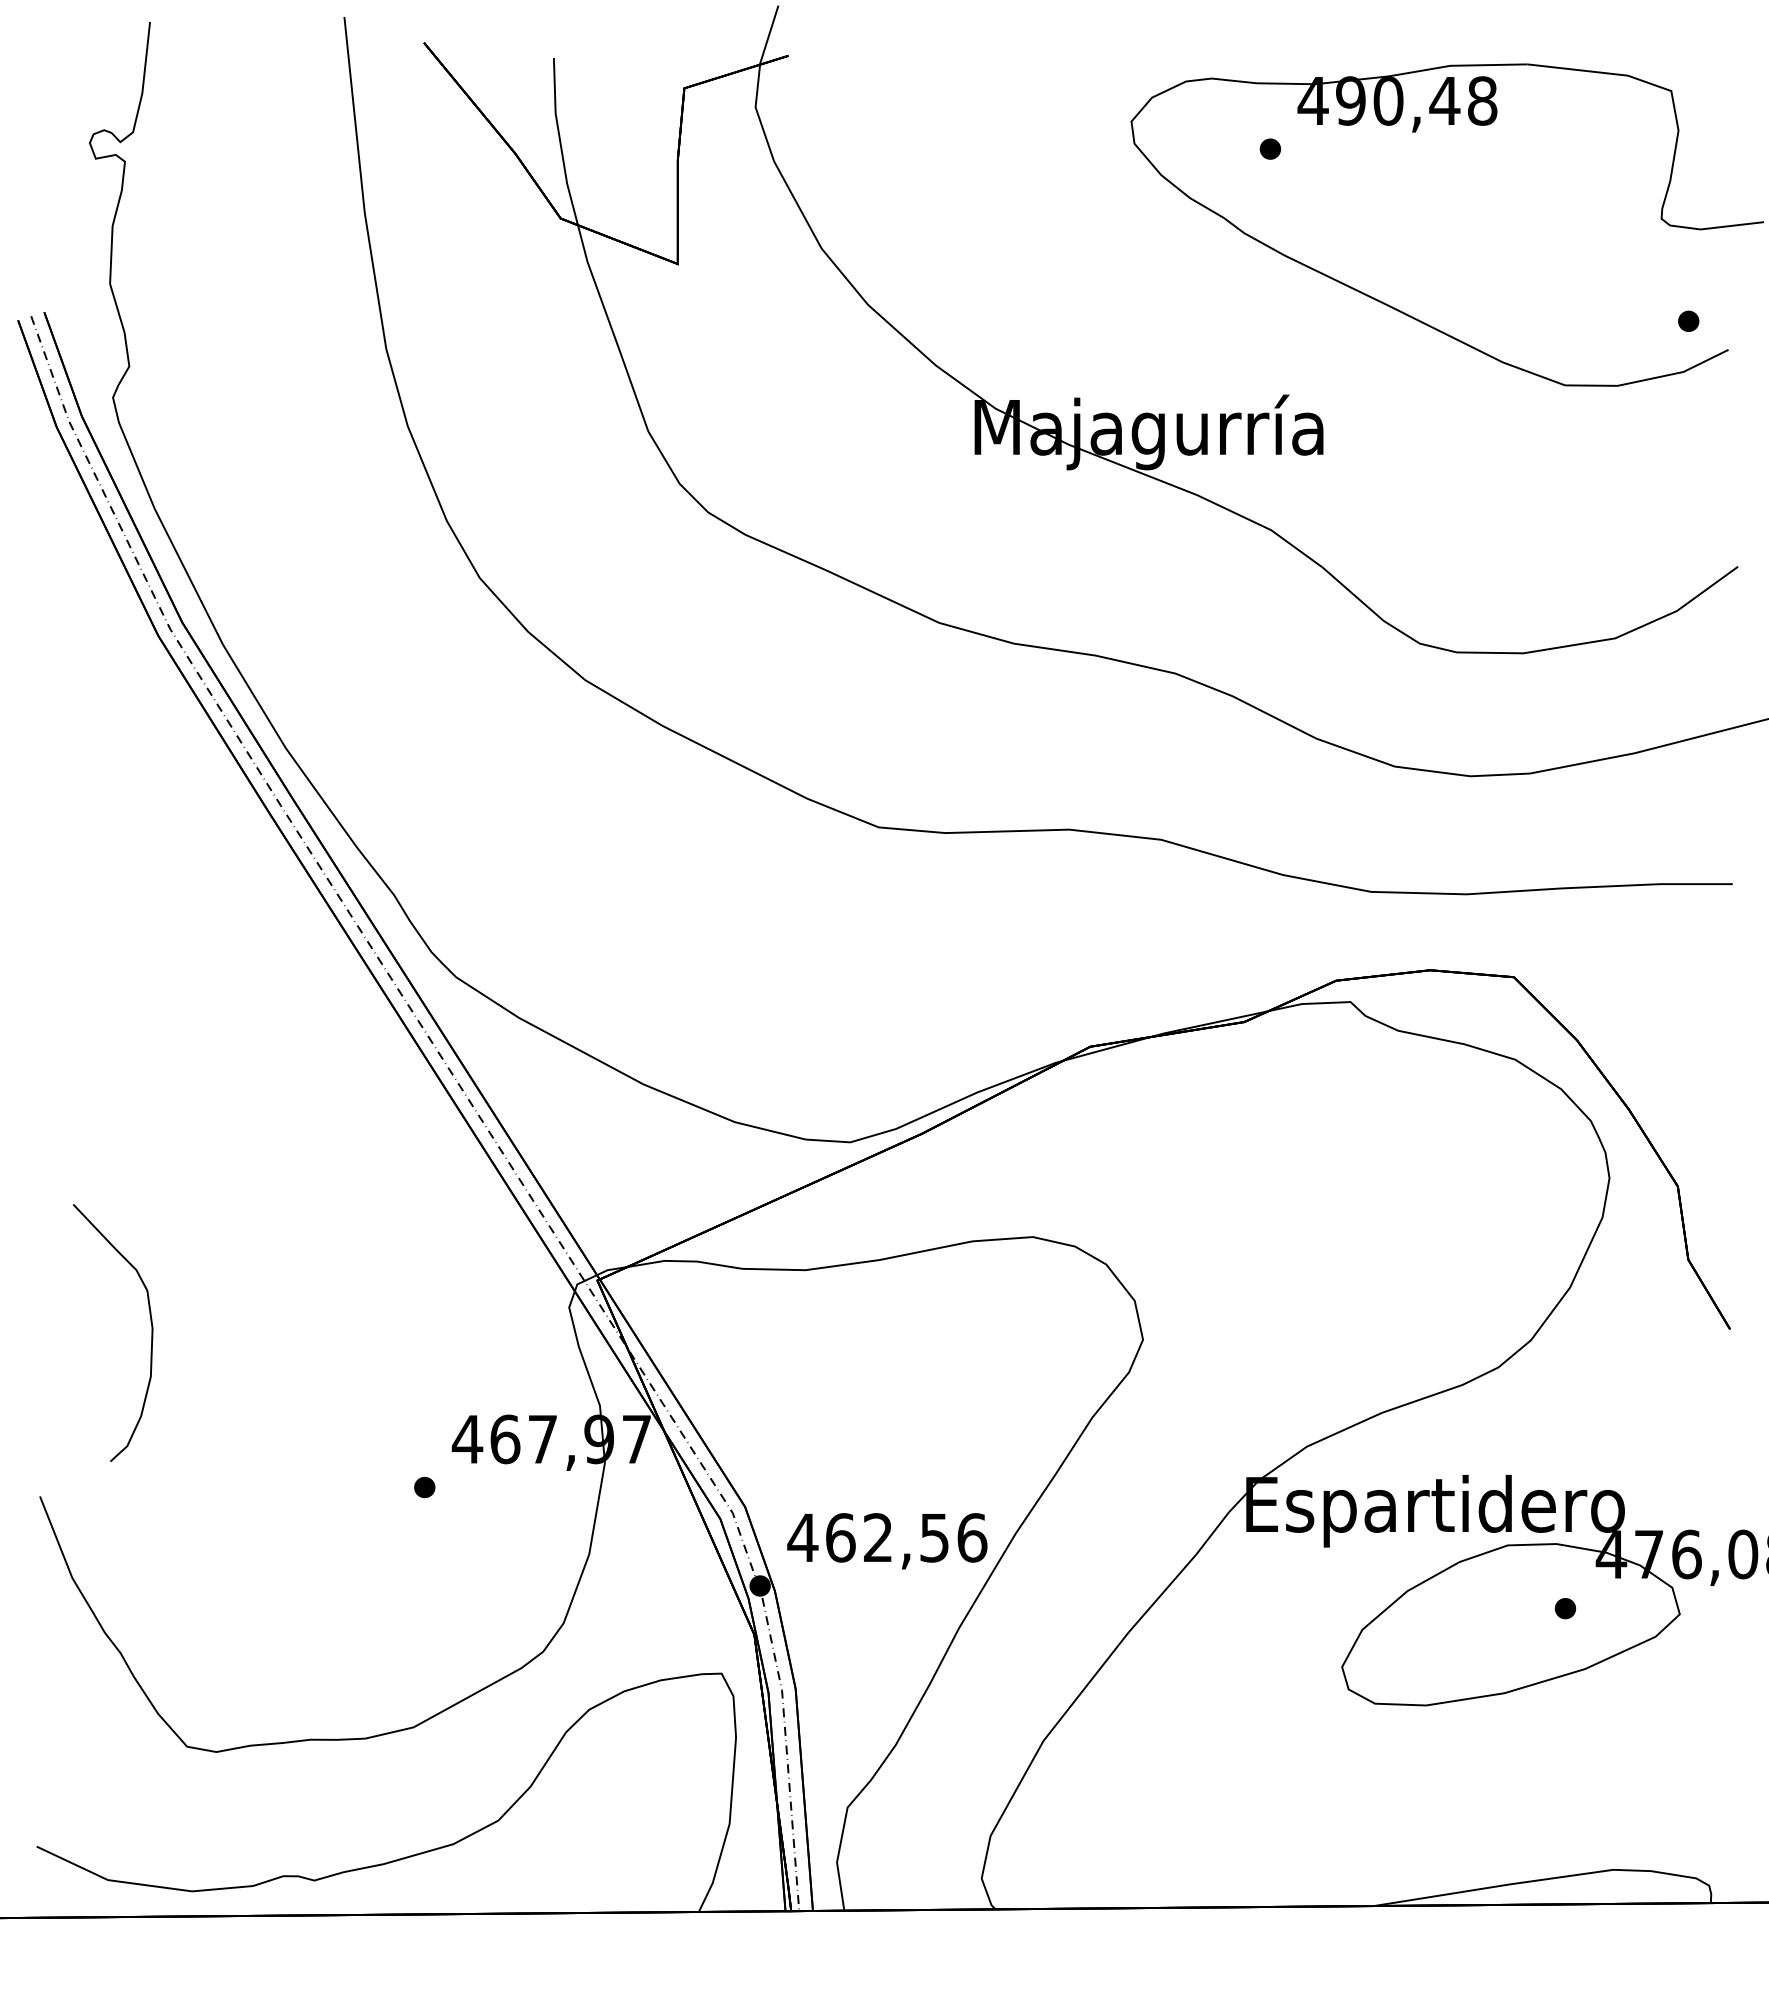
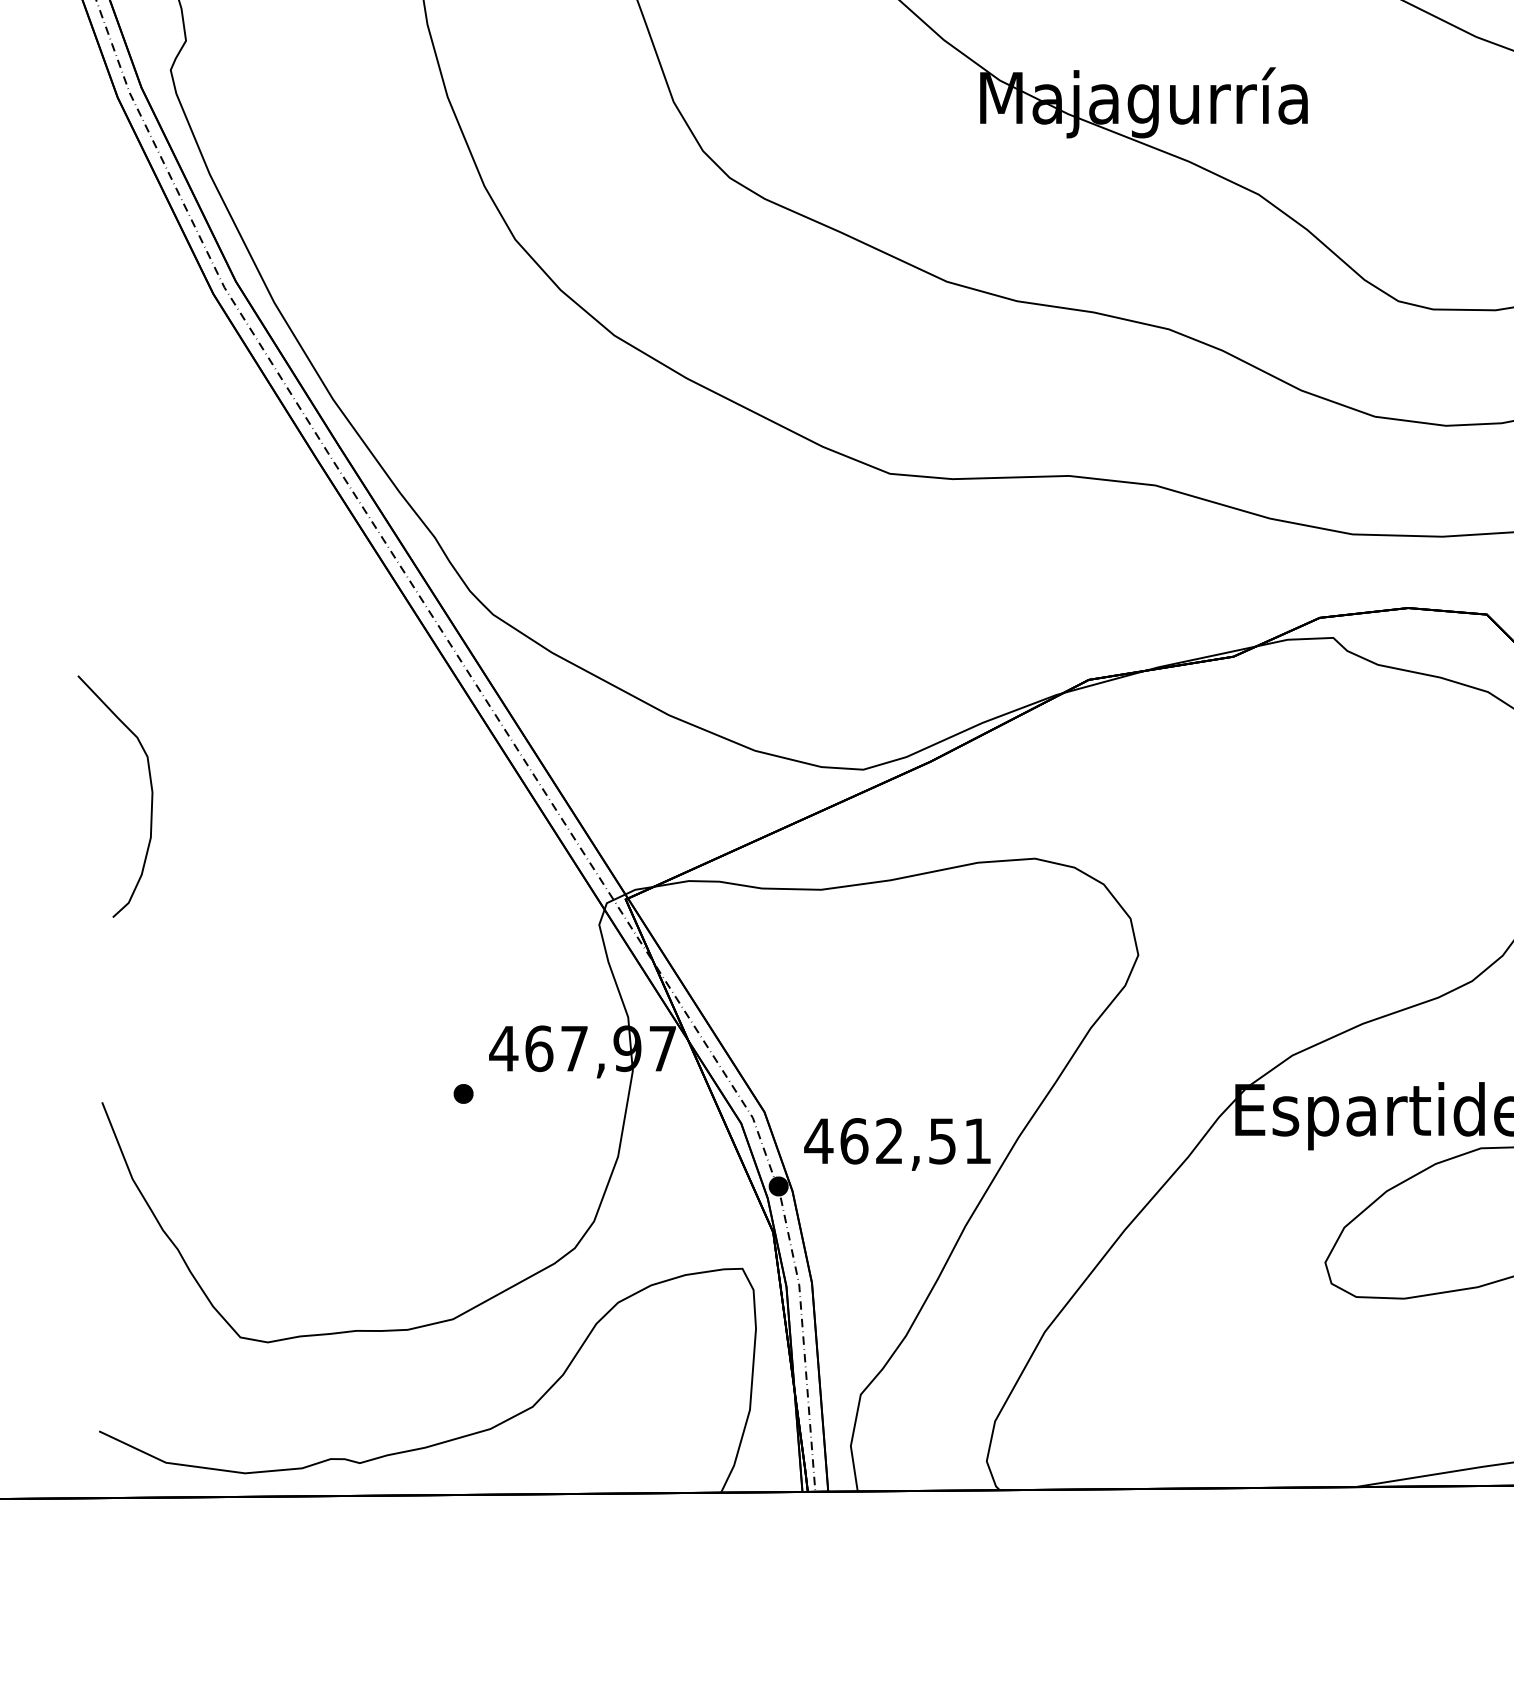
curve: (151, 1332) -> (151, 796), moved
text: (972, 1537) -> (978, 1140), 462,56 -> 462,51

